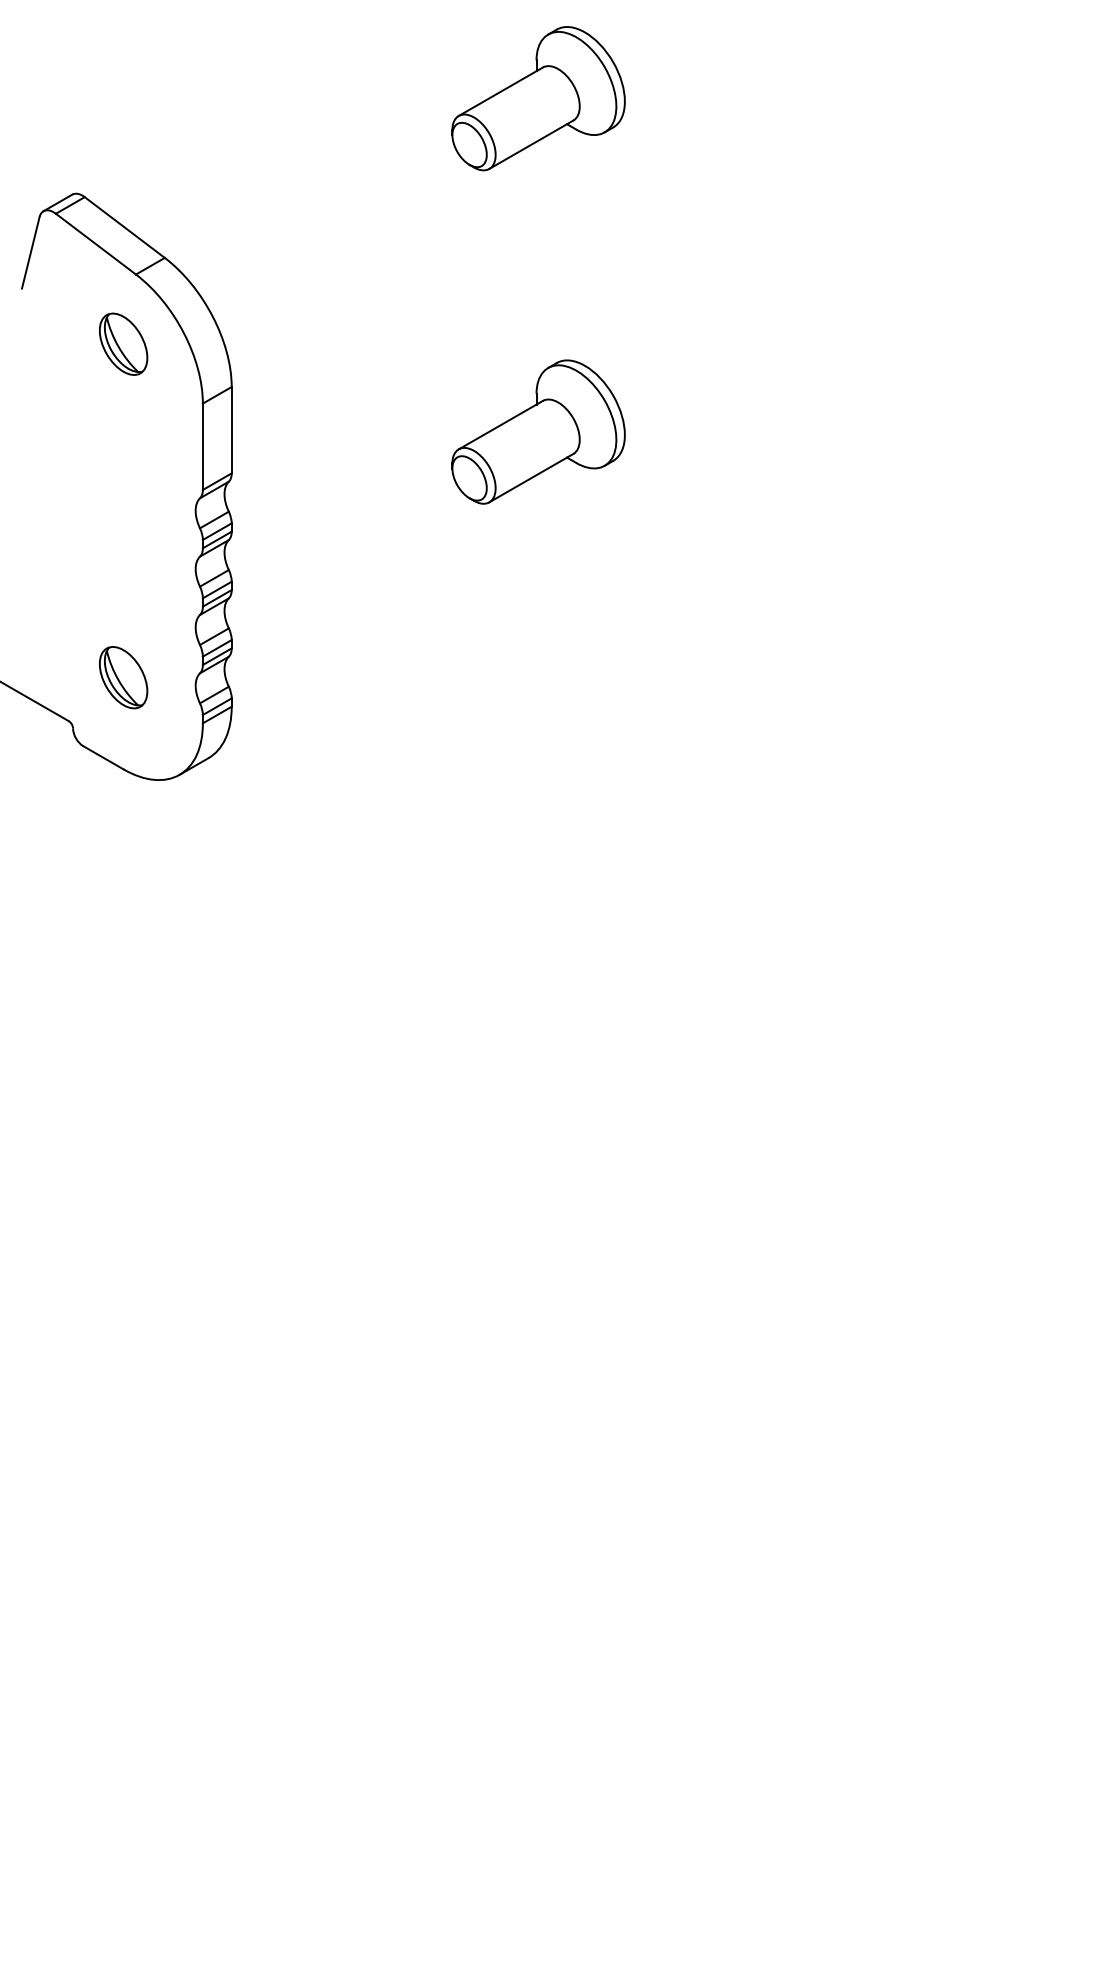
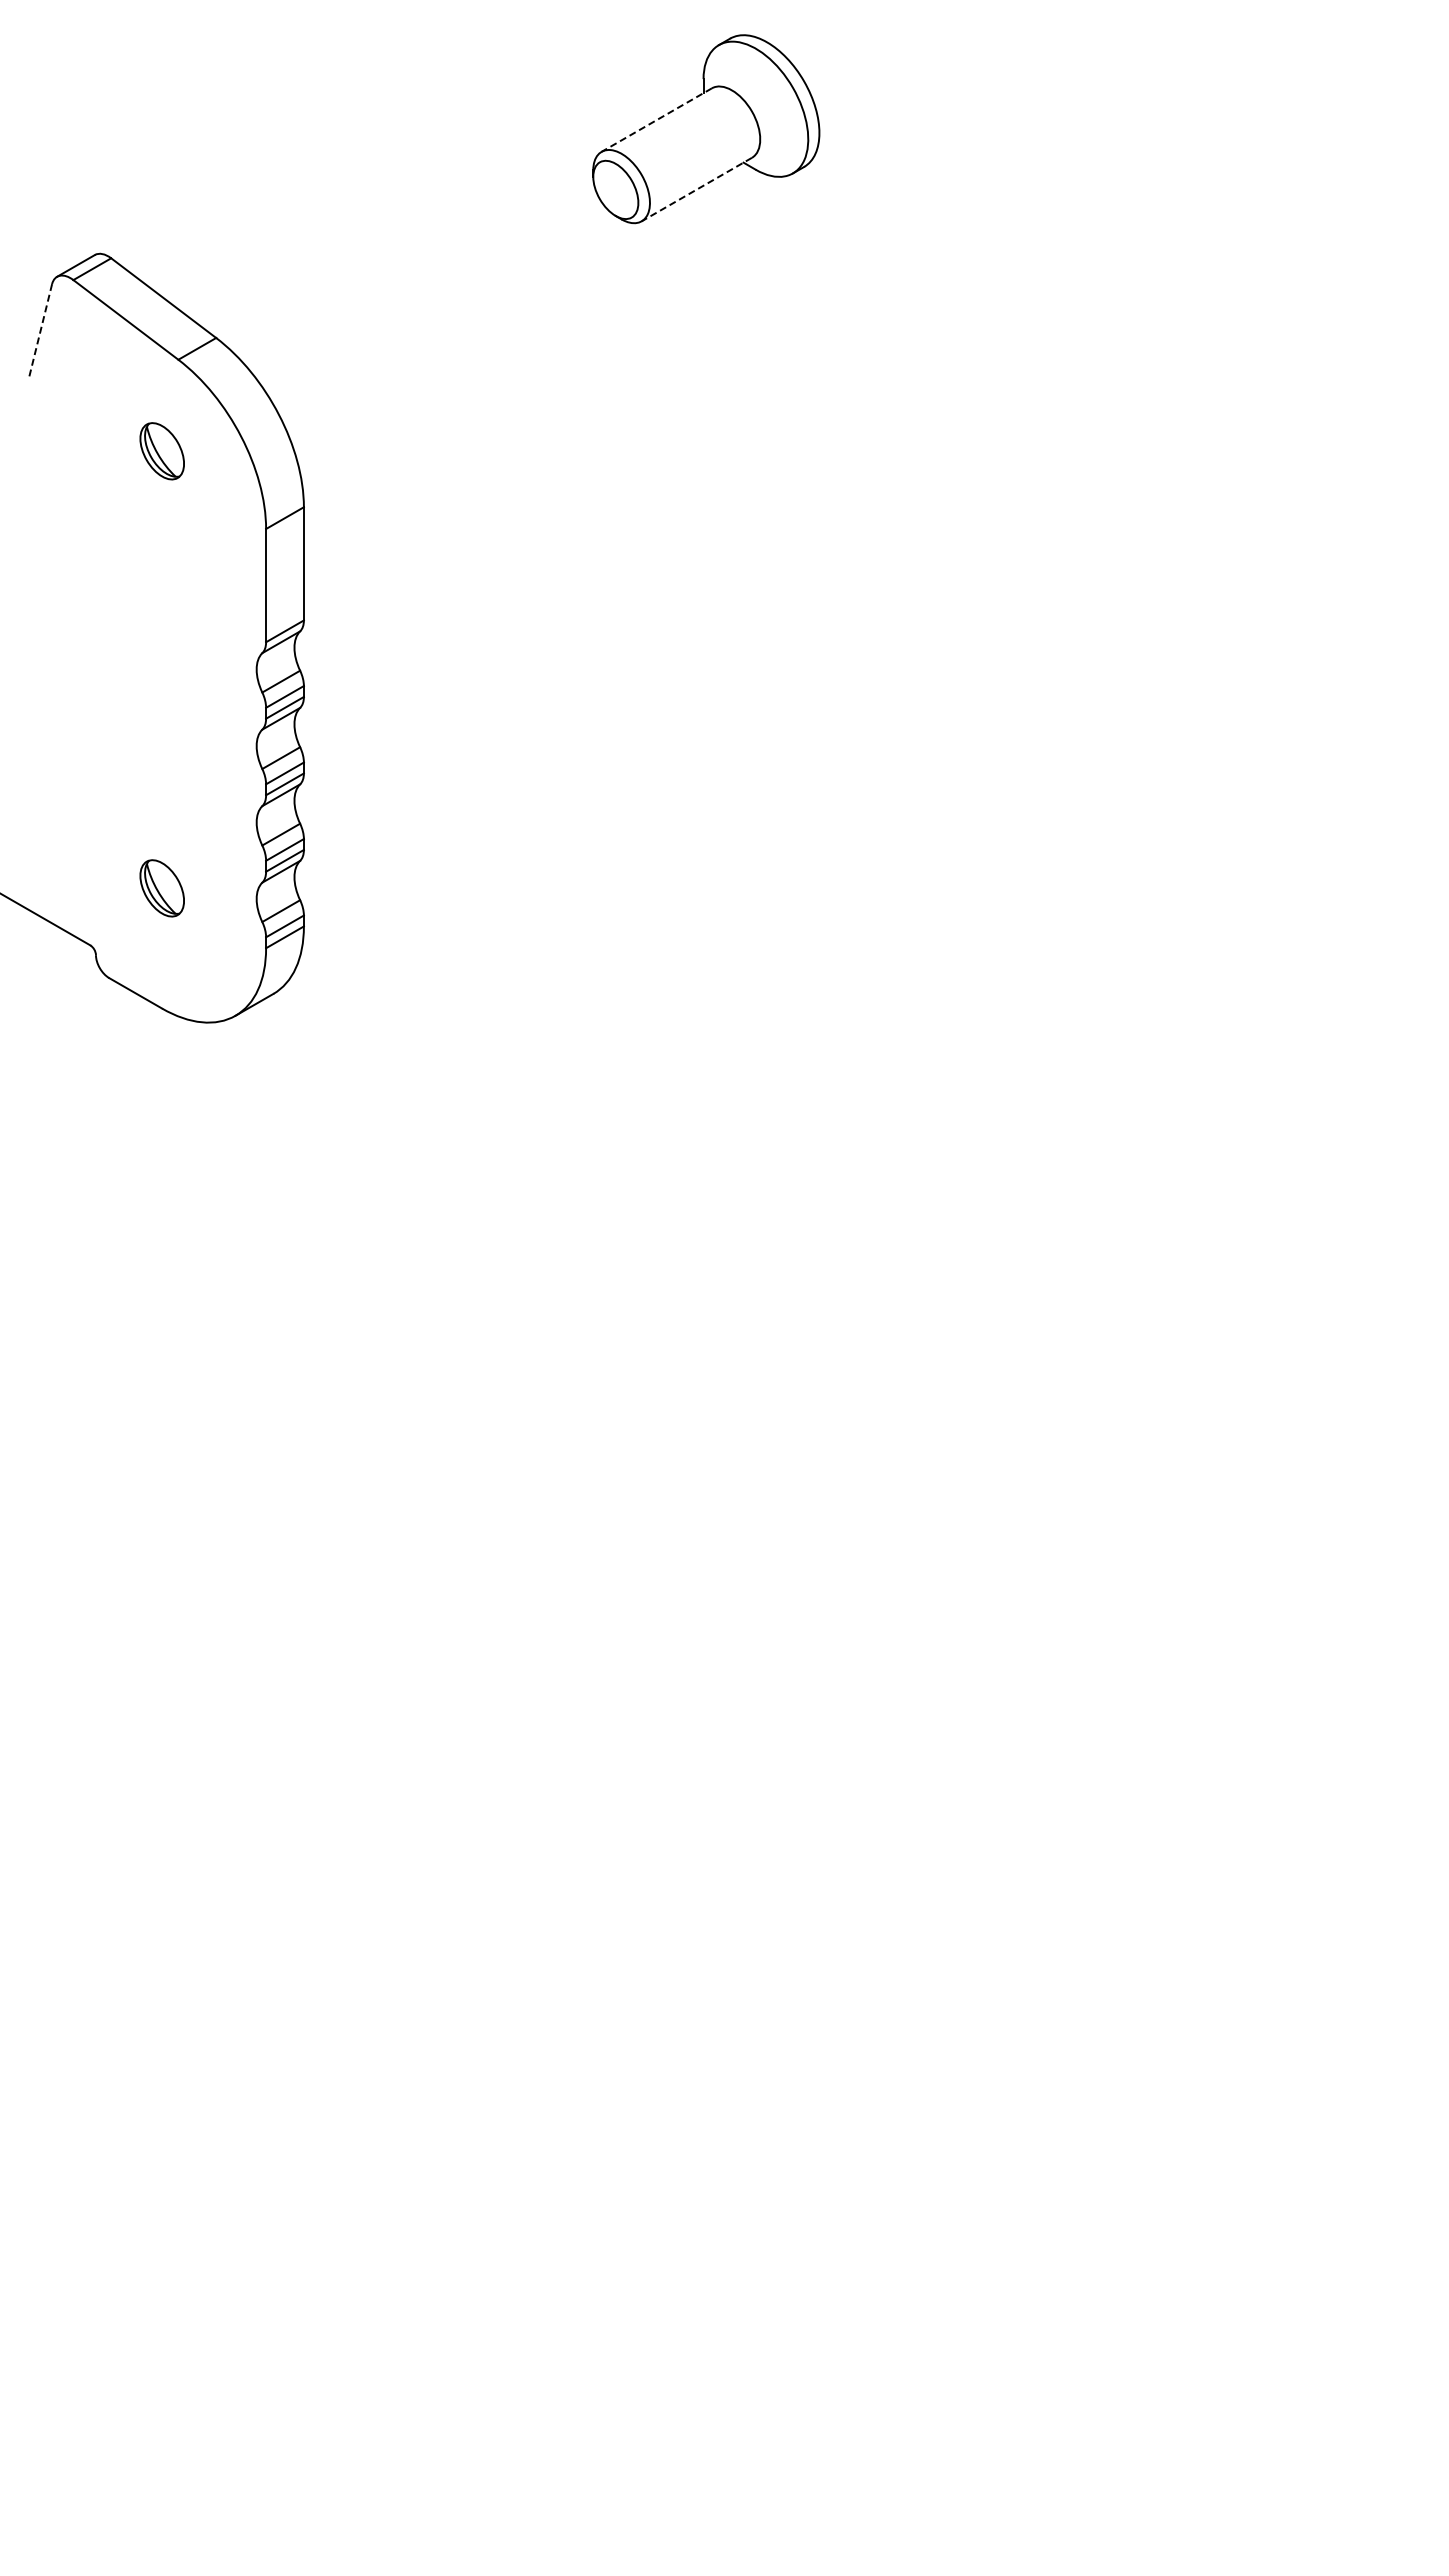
line: (500, 92) -> (656, 120), solid -> dashed
line: (531, 144) -> (696, 189), solid -> dashed
line: (30, 252) -> (40, 331), solid -> dashed
part: (123, 344) -> (162, 451), size x0.7
part: (538, 432) -> (706, 566), removed
part: (123, 677) -> (162, 888), size x0.7

